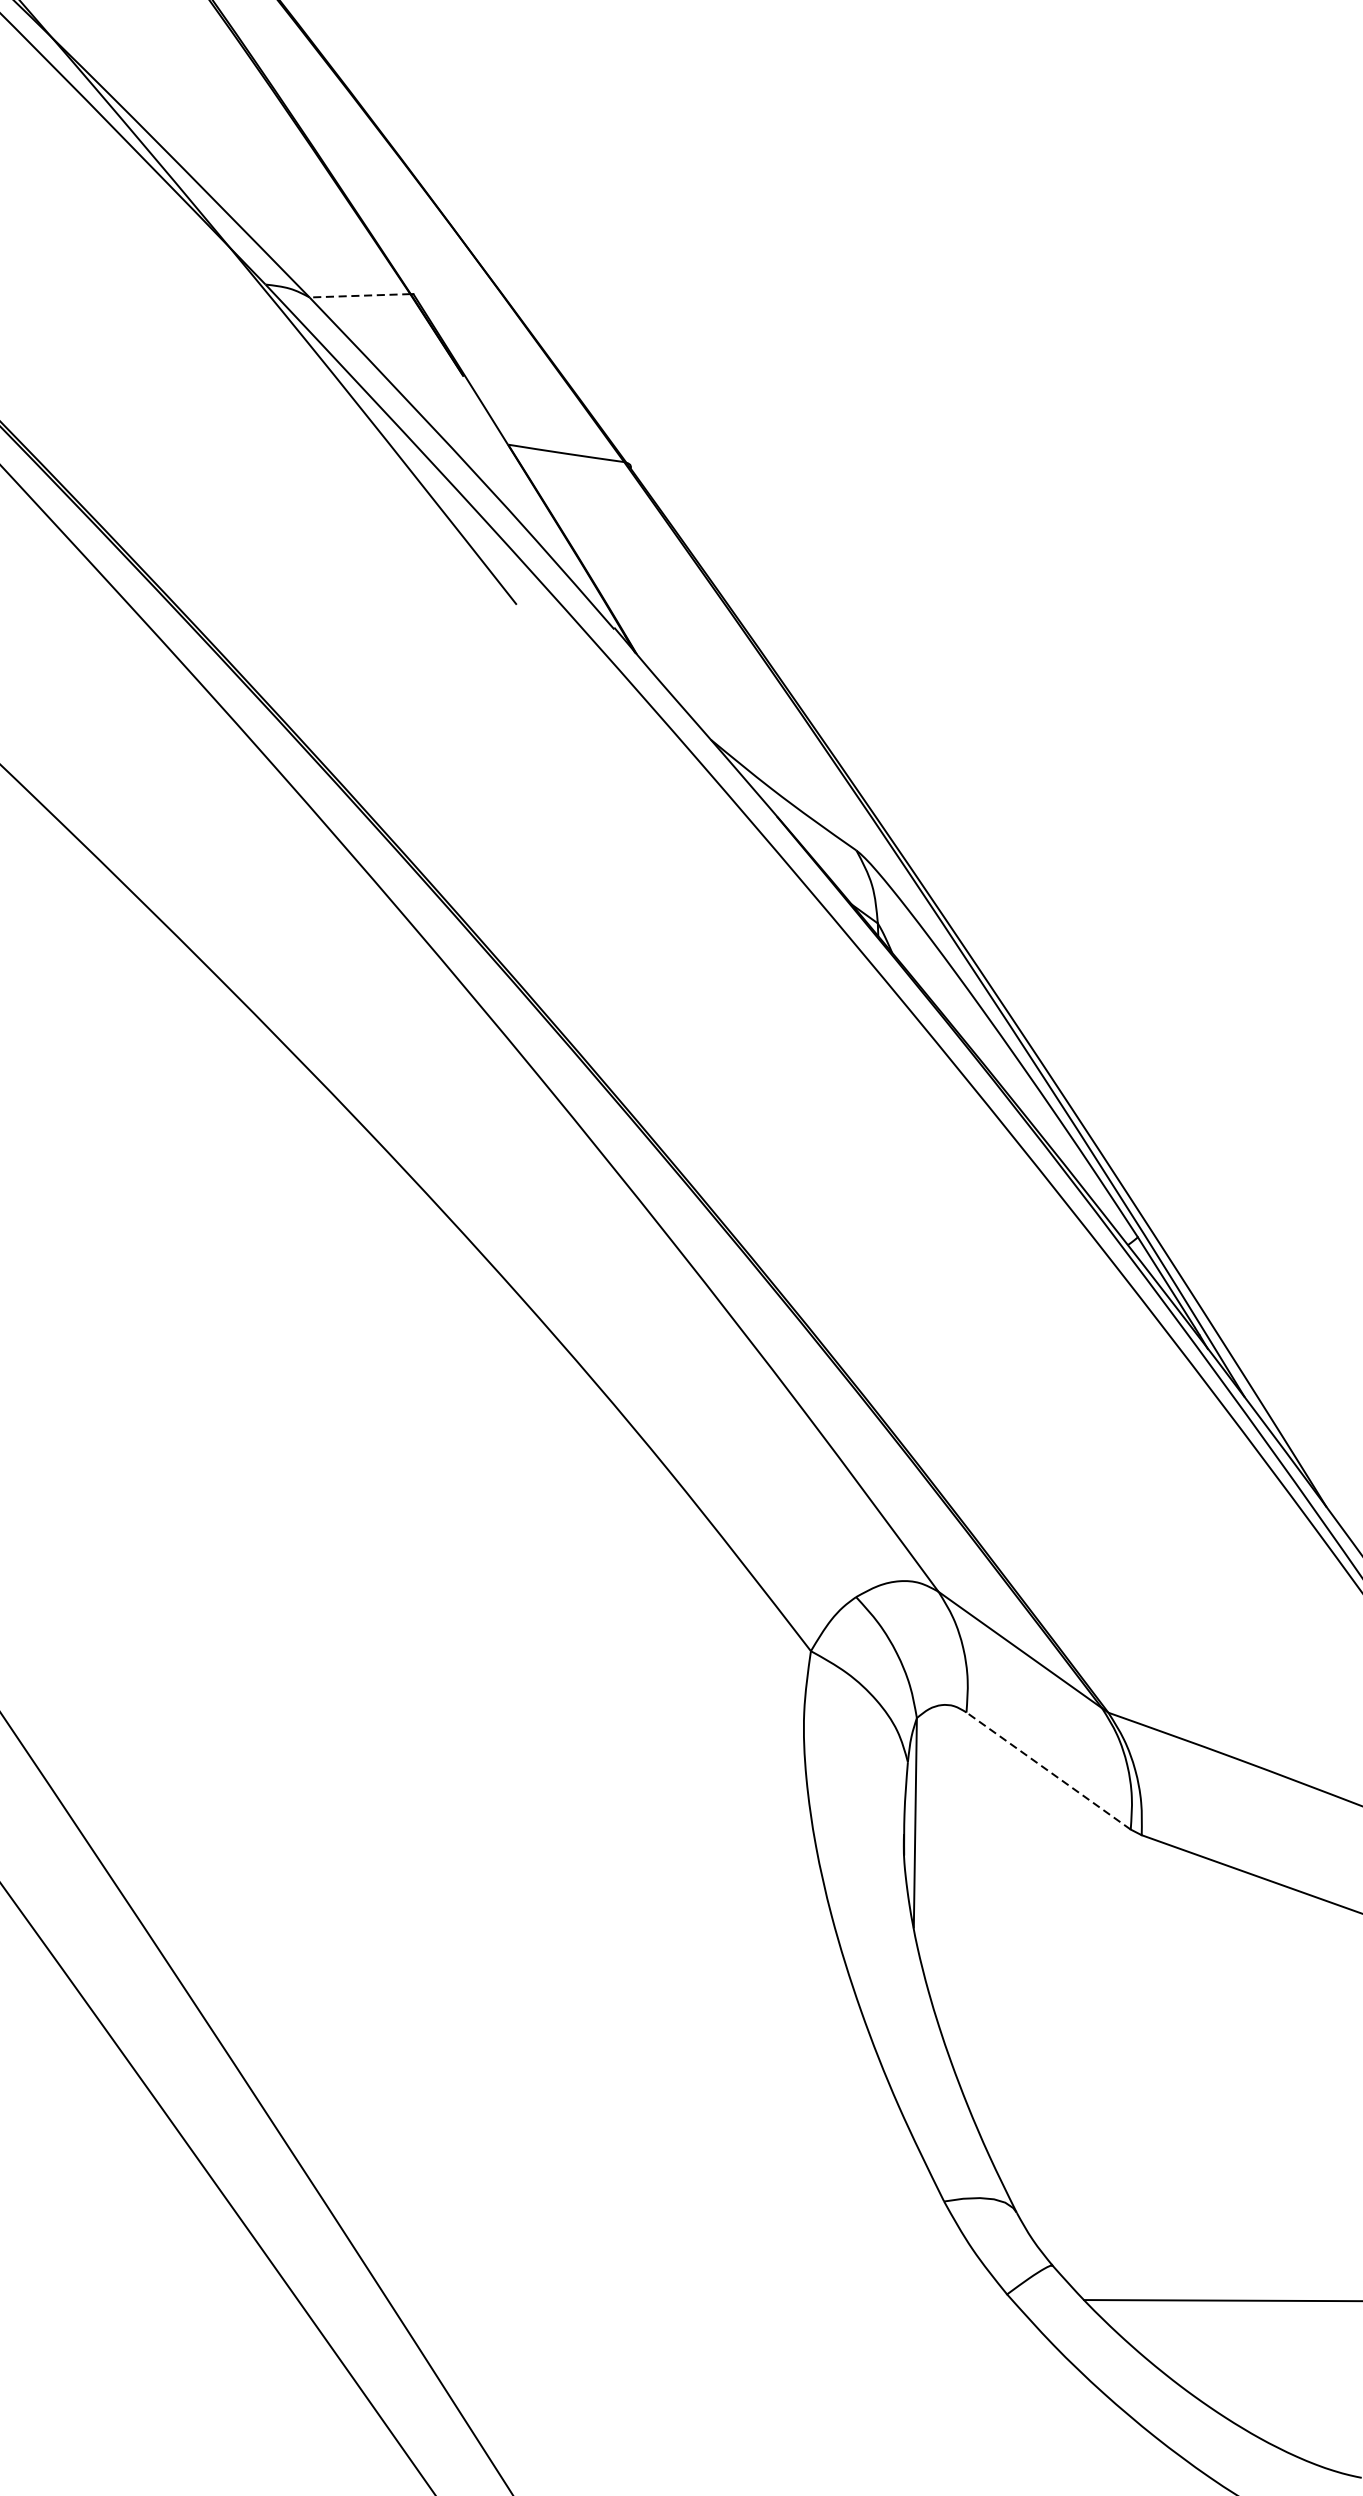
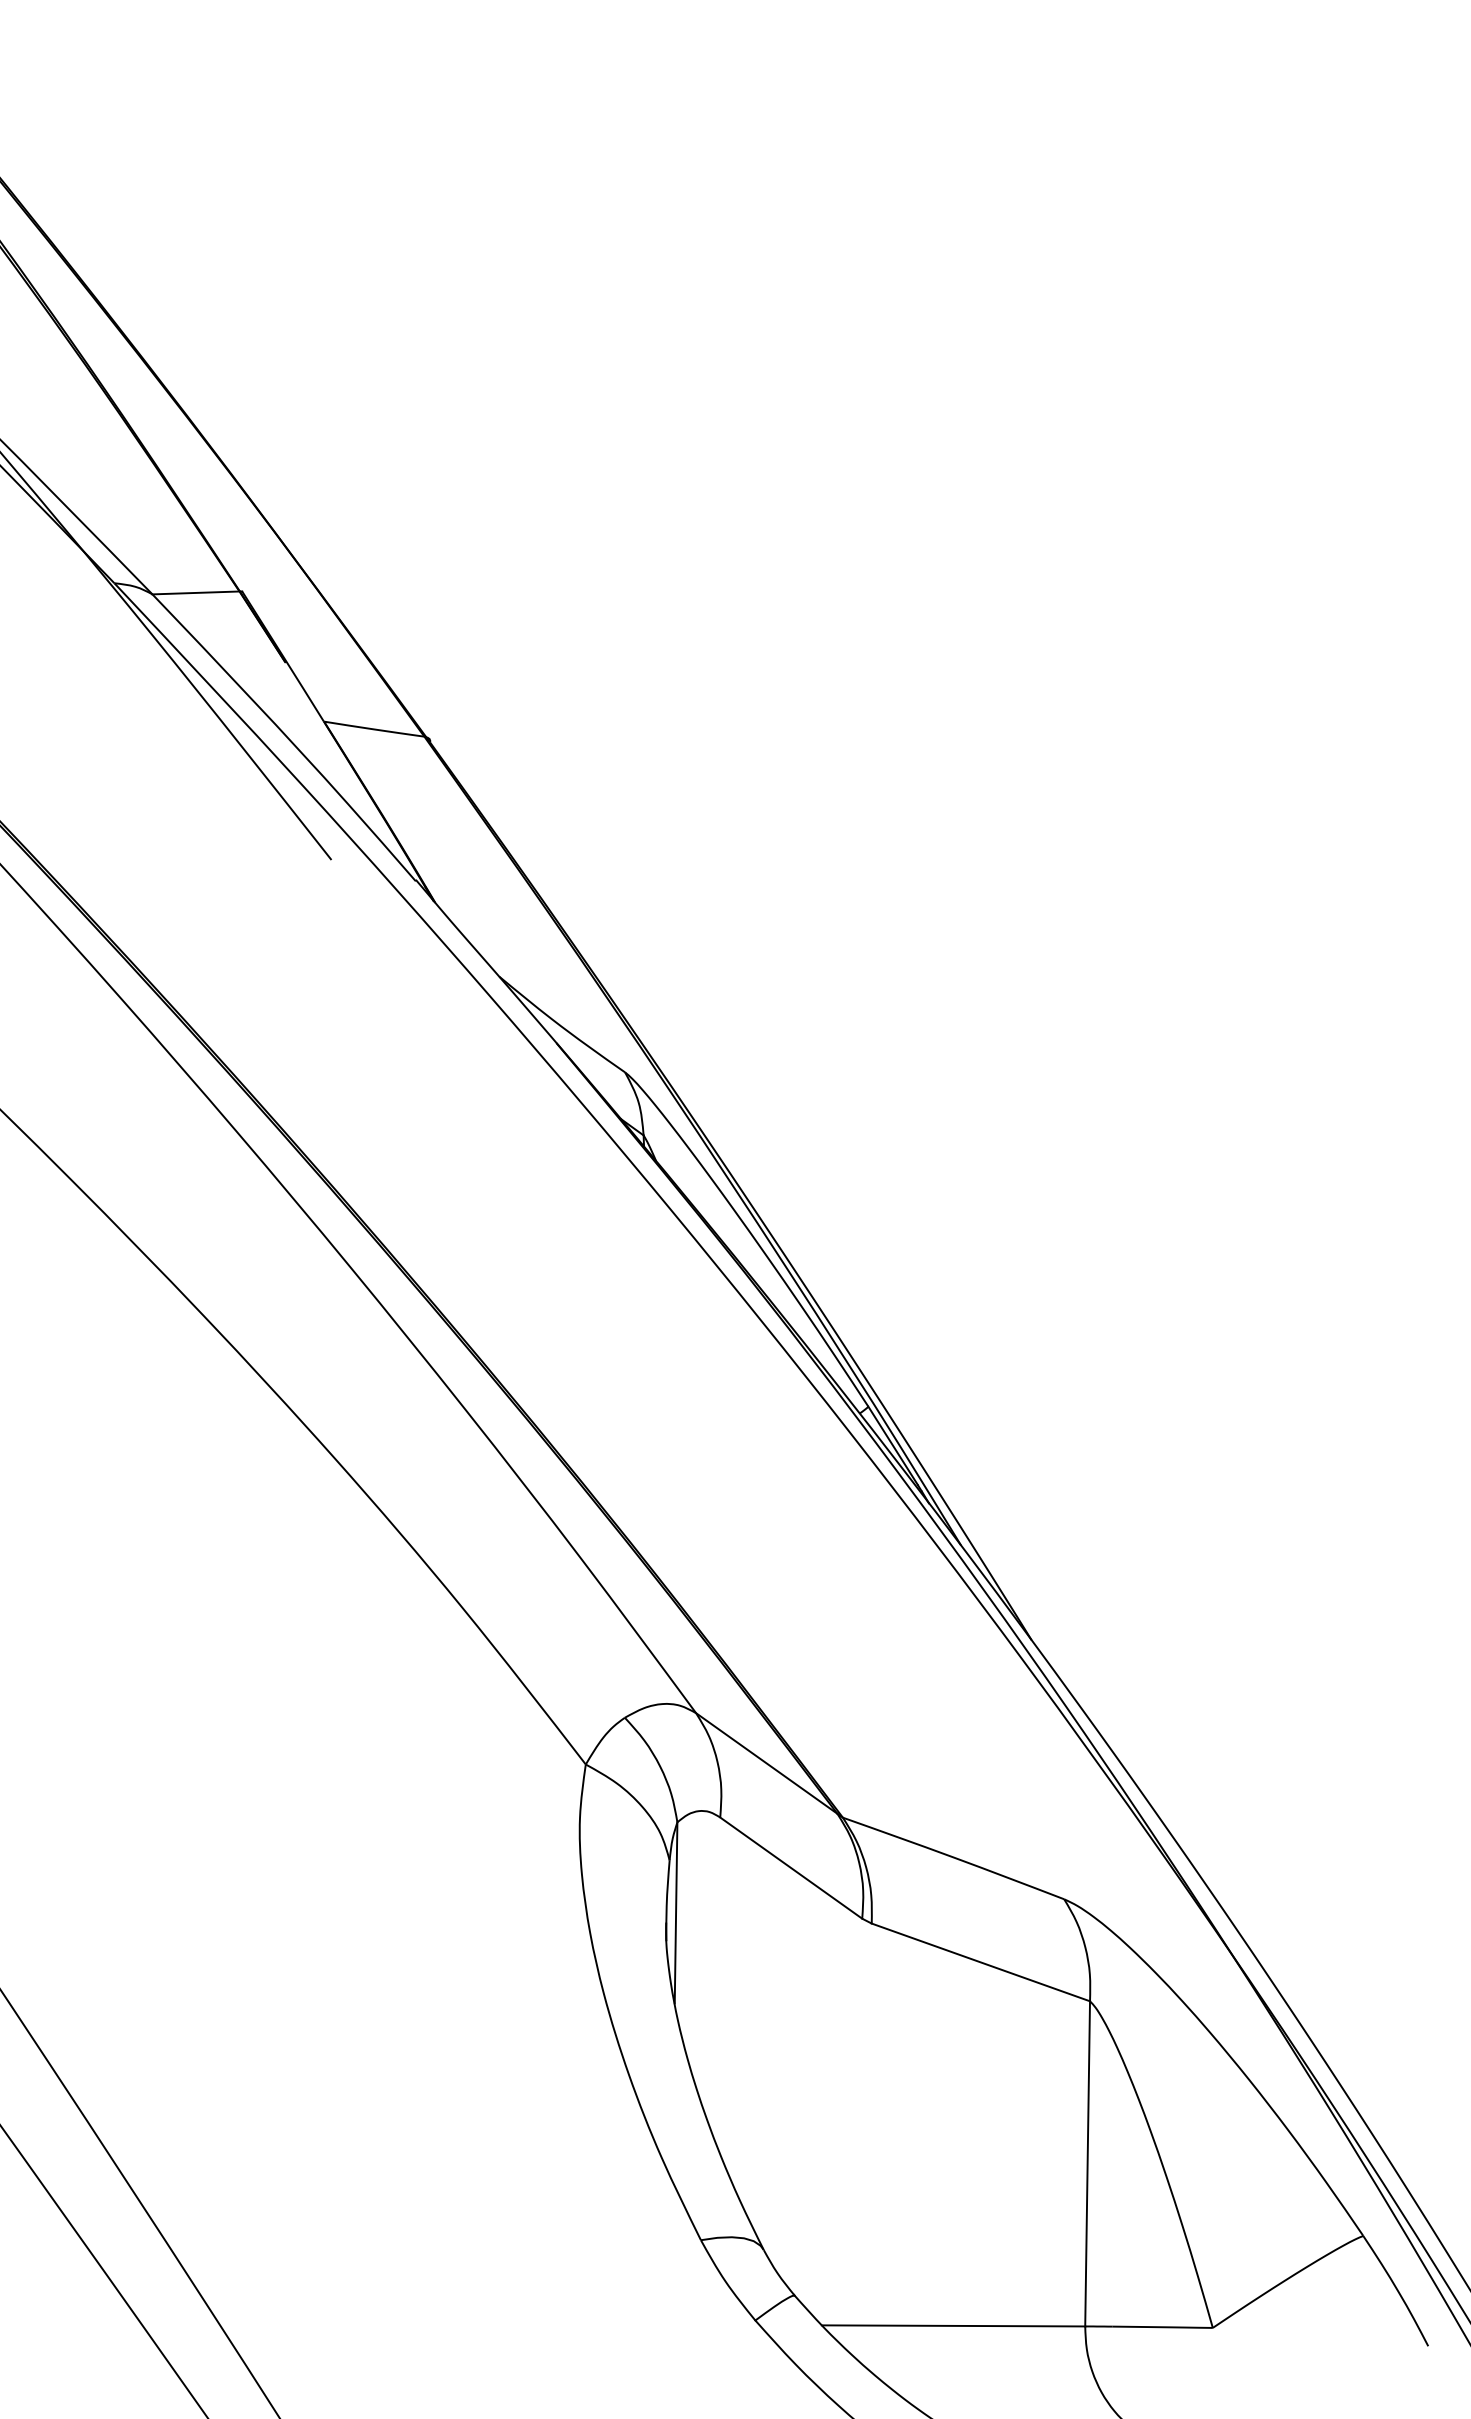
line: (359, 295) -> (195, 592), dashed -> solid
line: (1047, 1770) -> (790, 1867), dashed -> solid

